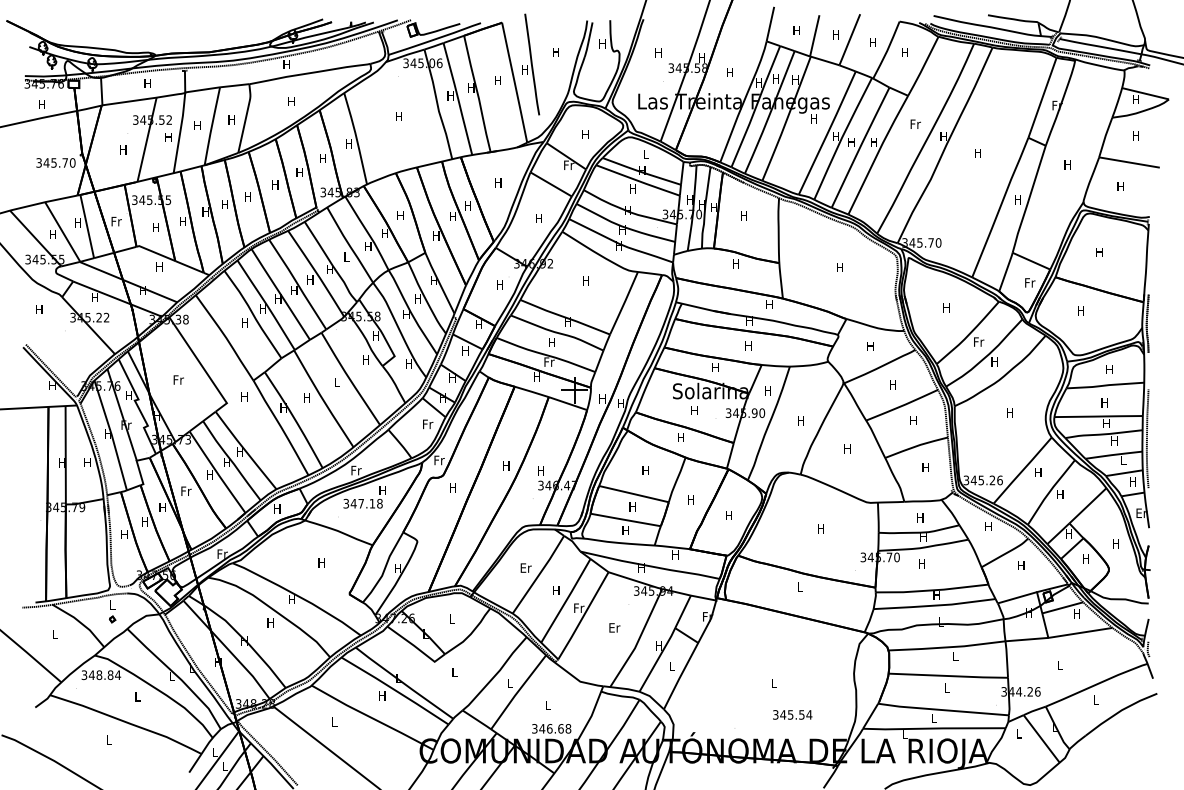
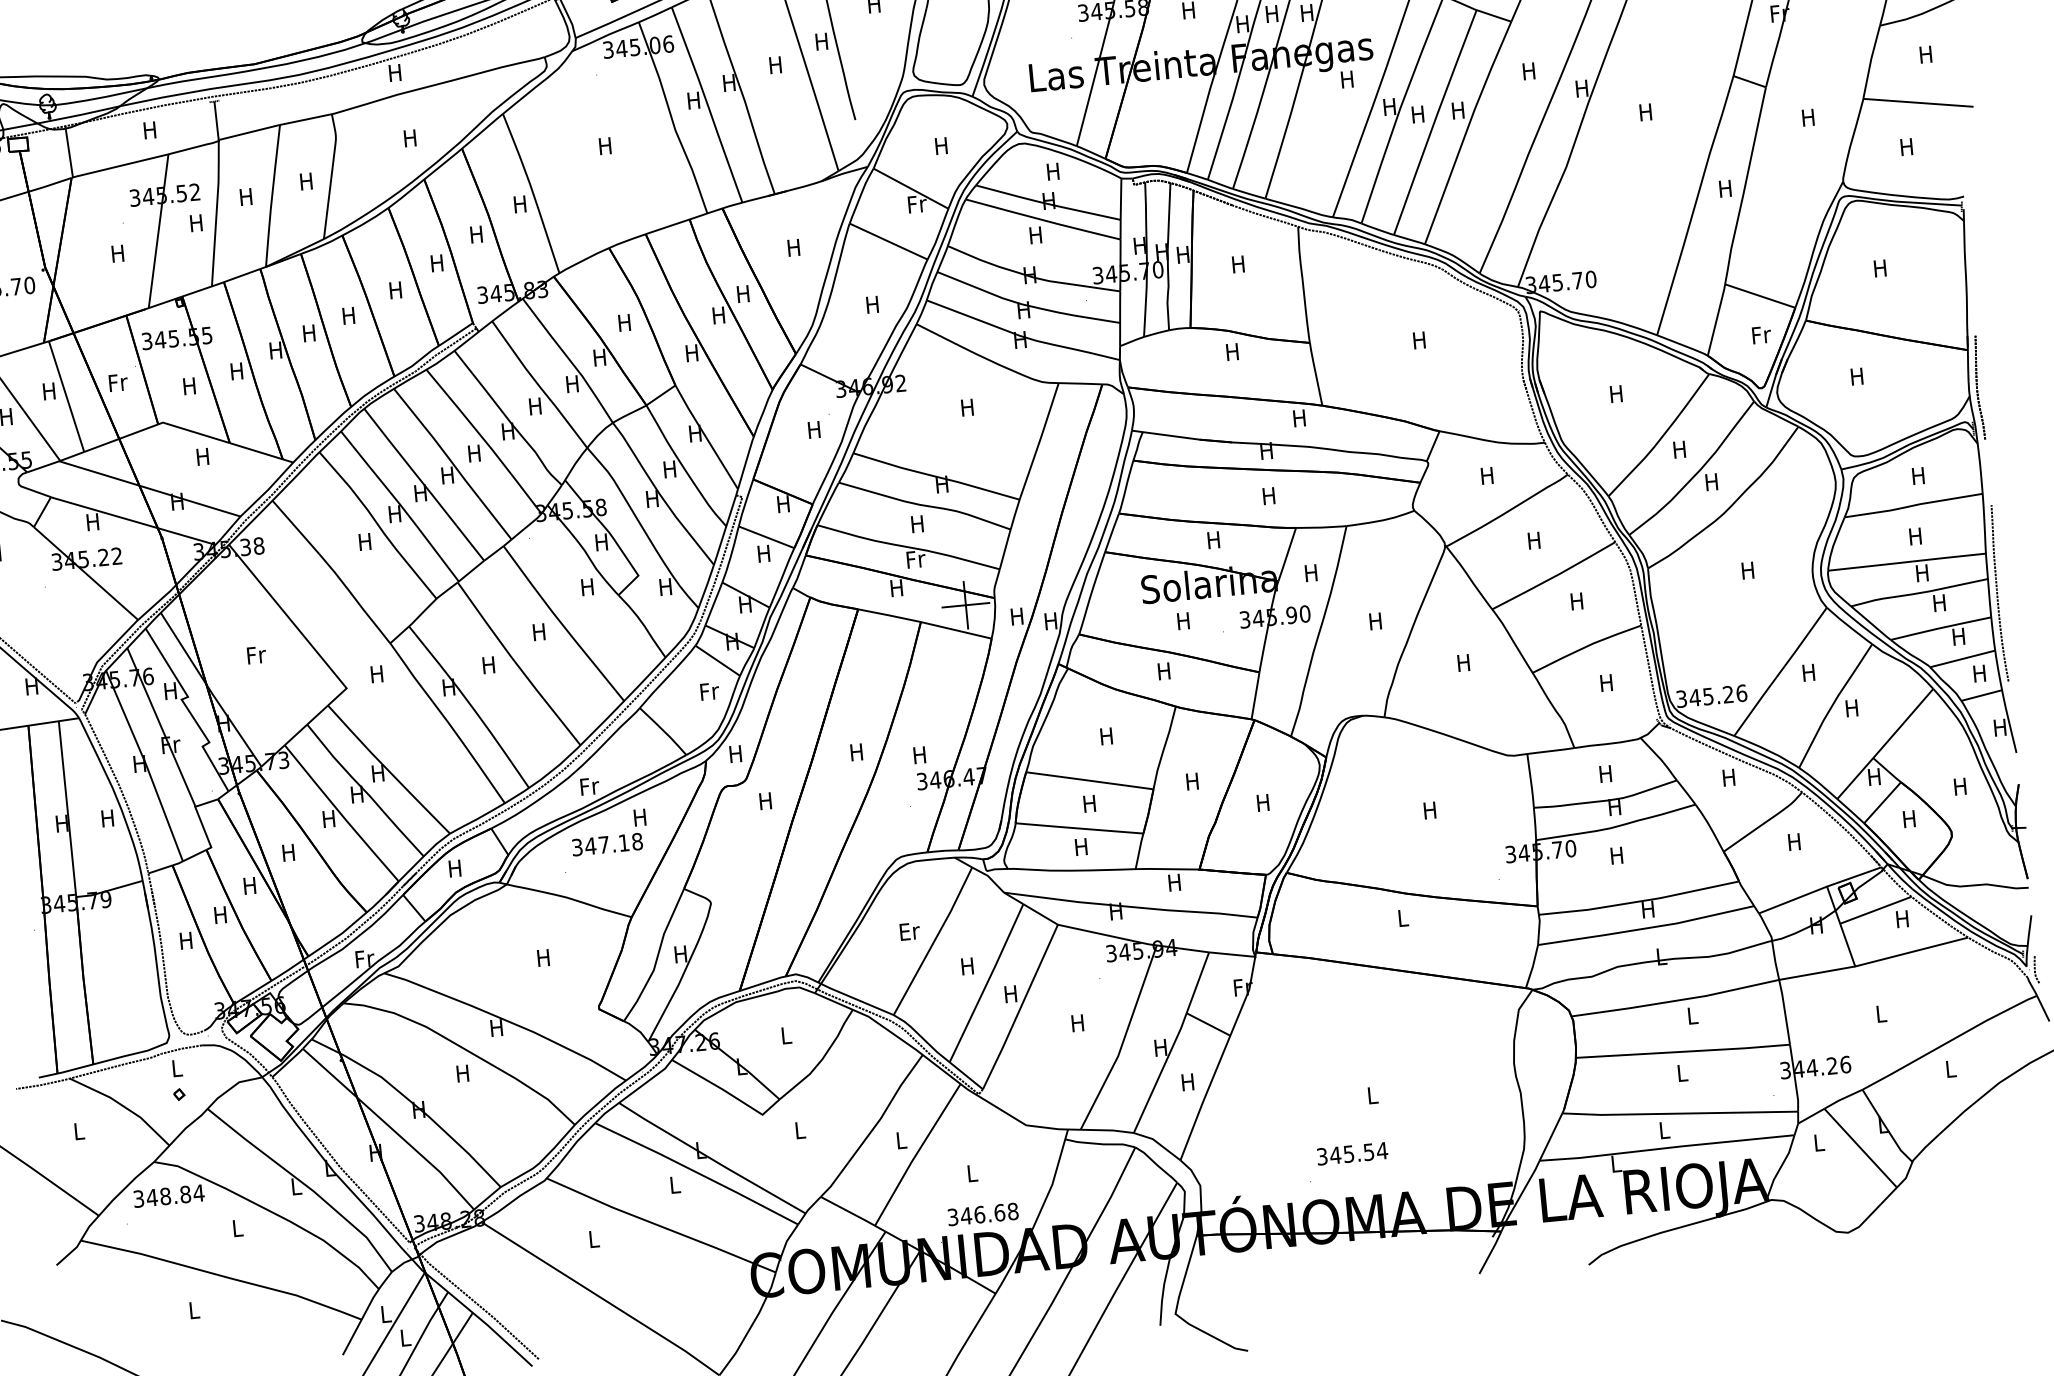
text: (915, 123) -> (1529, 69), Fr -> H
text: (645, 154) -> (1051, 171), L -> H
text: (346, 256) -> (535, 405), L -> H
text: (979, 341) -> (1681, 448), Fr -> H
text: (336, 382) -> (538, 632), L -> H
text: (439, 460) -> (736, 754), Fr -> H
text: (1123, 460) -> (1959, 636), L -> H
text: (186, 490) -> (289, 851), Fr -> H
text: (1141, 512) -> (2000, 726), Er -> H
text: (579, 607) -> (1011, 992), Fr -> H
text: (614, 627) -> (1077, 1022), Er -> H
text: (672, 666) -> (1188, 1082), L -> H
text: (382, 695) -> (675, 1183), H -> L
text: (792, 714) -> (1352, 1153), moved

